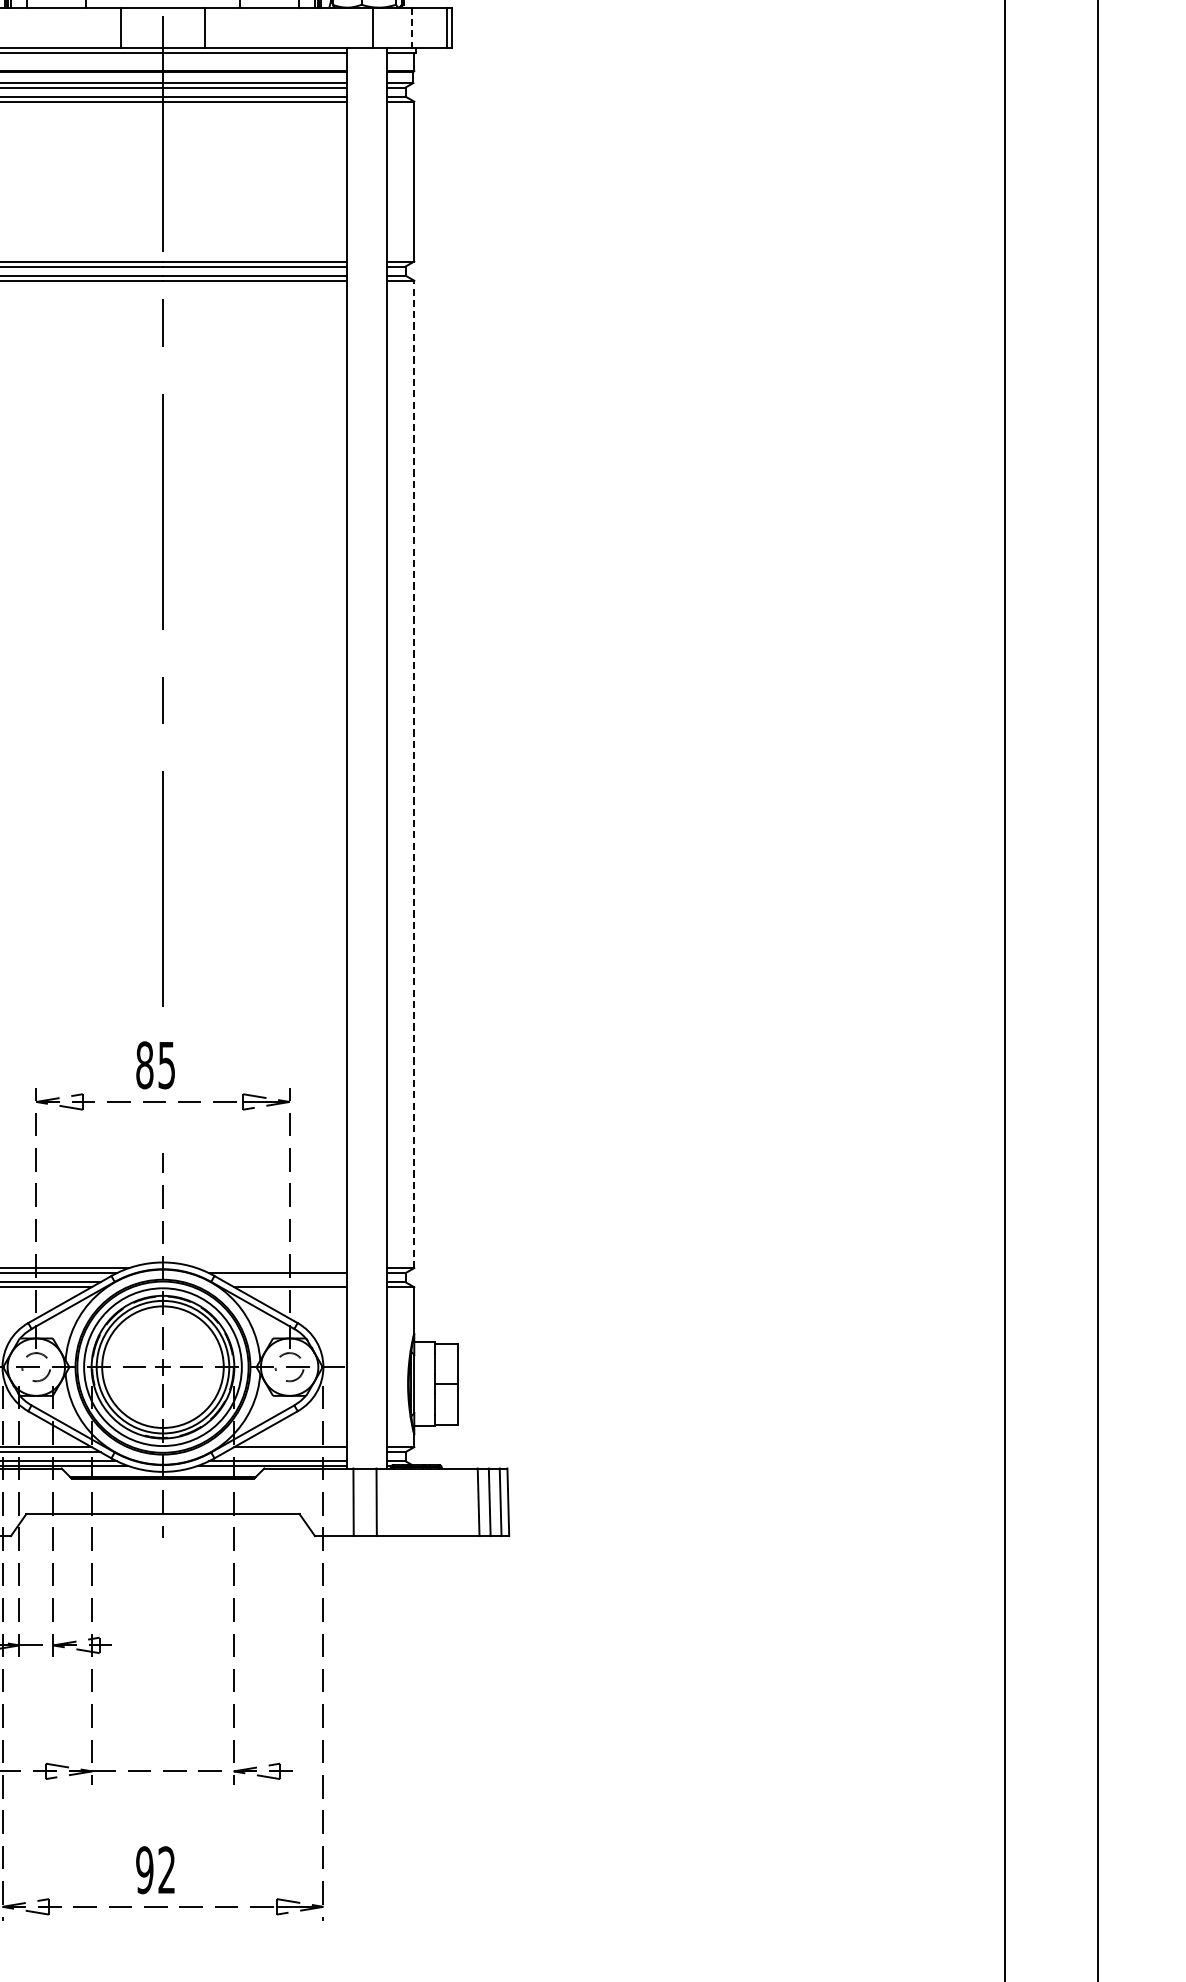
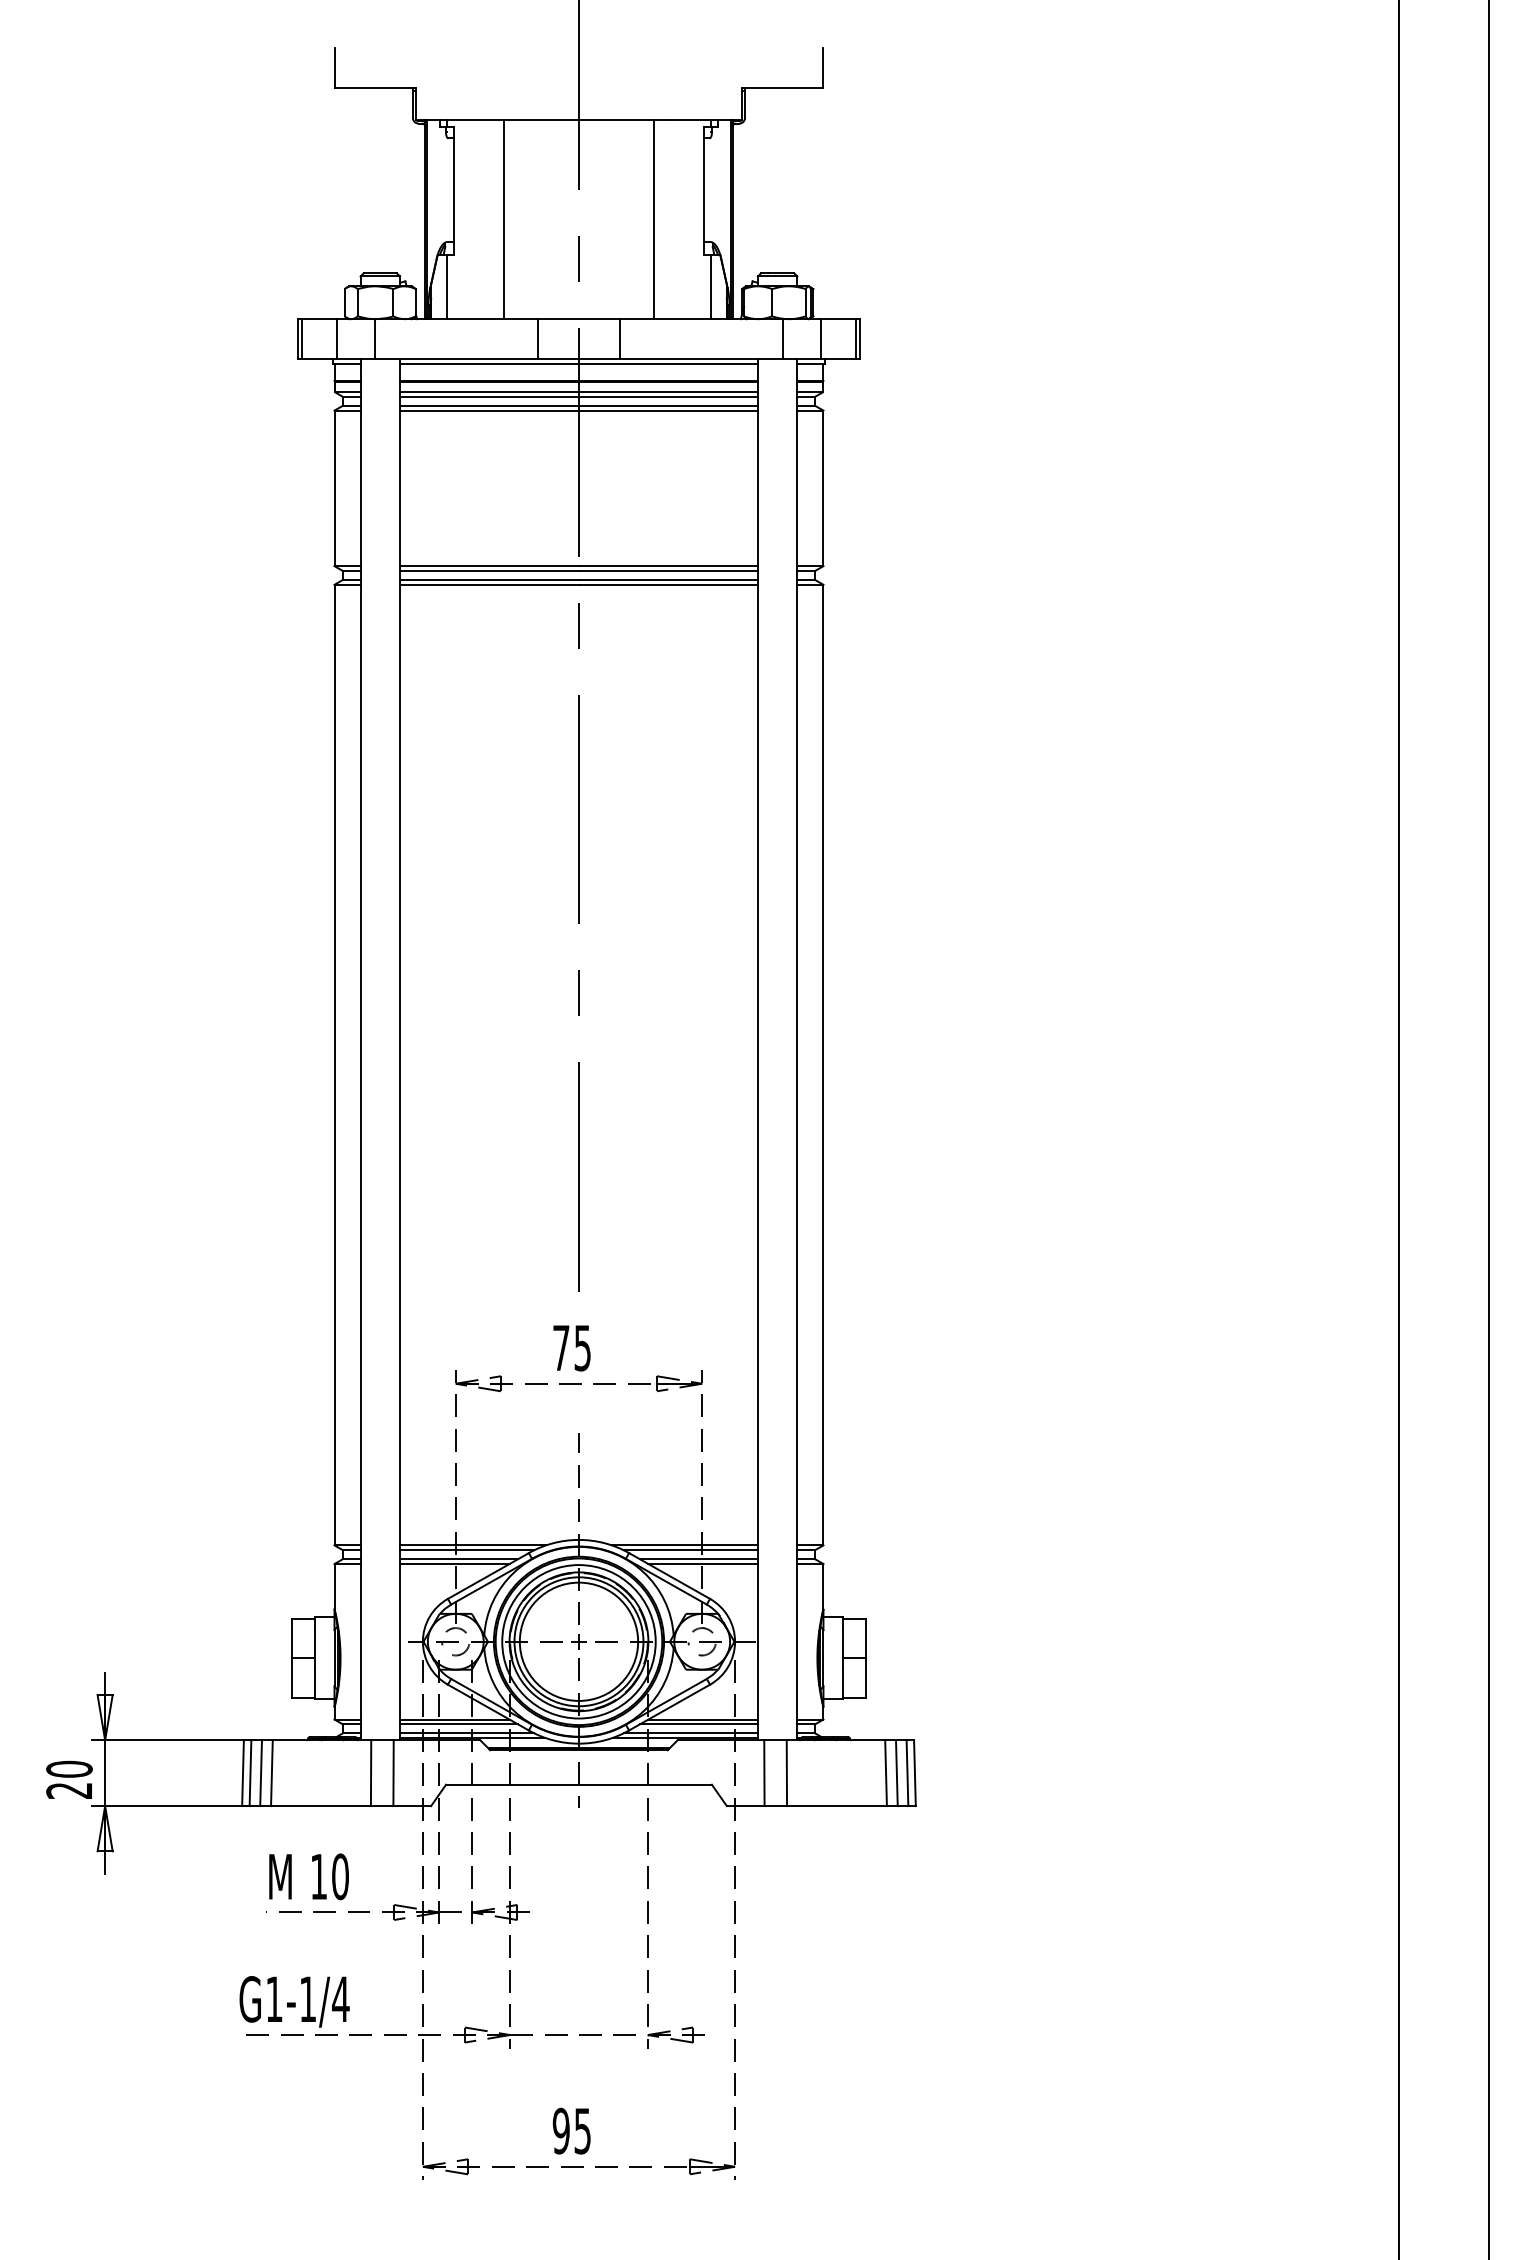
line: (411, 27) -> (820, 338), dashed -> solid
line: (414, 773) -> (823, 1064), dashed -> solid
text: (145, 1064) -> (561, 1347), 85 -> 75
line: (271, 1268) -> (684, 1545), added
line: (285, 1282) -> (698, 1559), added
line: (285, 1452) -> (698, 1724), added
text: (166, 1869) -> (582, 2130), 92 -> 95

